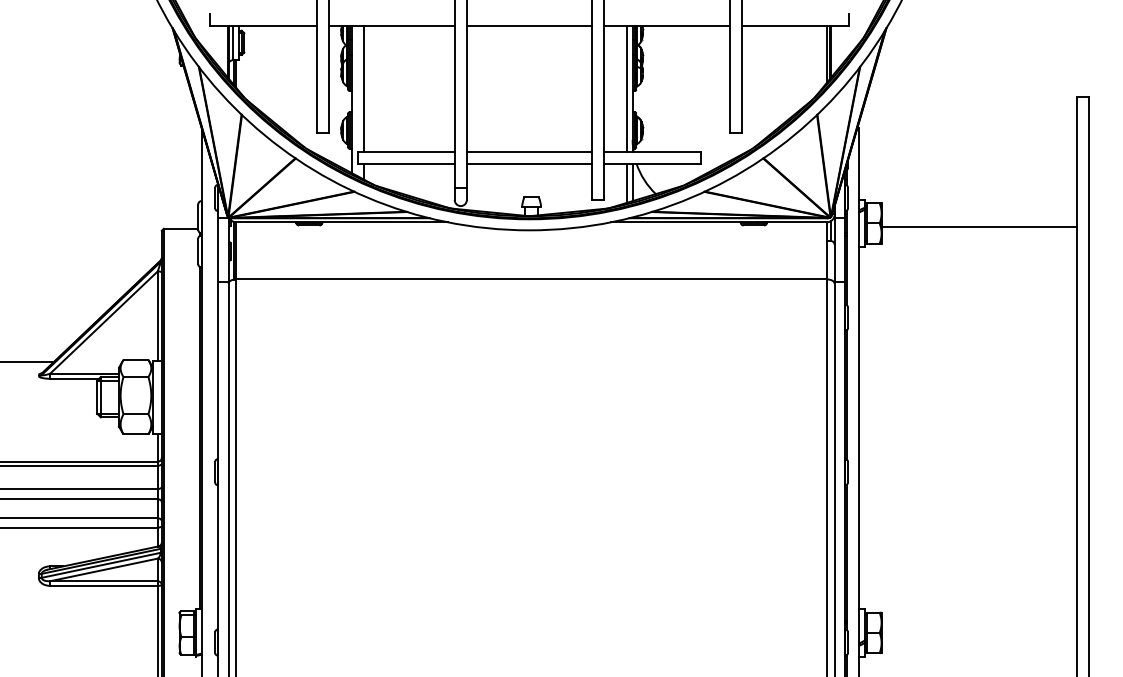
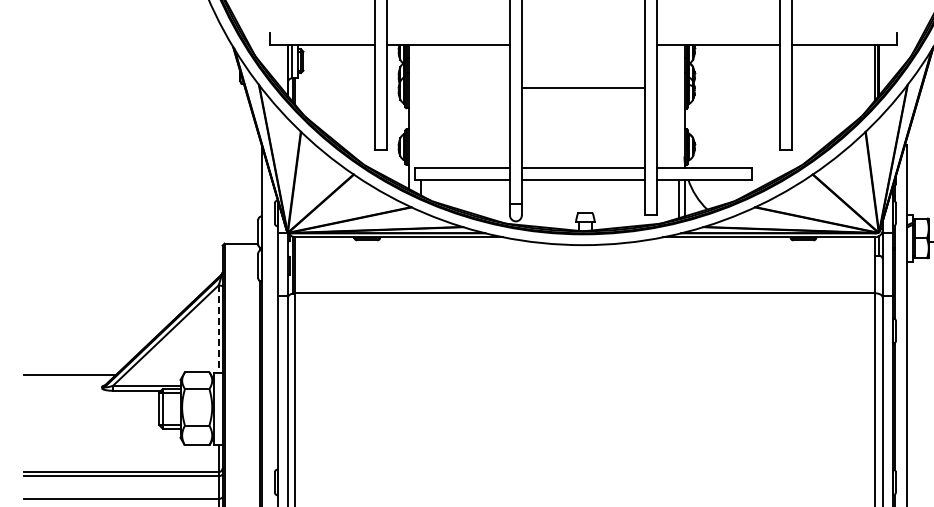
line: (529, 26) -> (583, 88), moved
line: (363, 88) -> (420, 105), removed
line: (626, 88) -> (678, 105), removed
line: (157, 316) -> (218, 329), solid -> dashed

